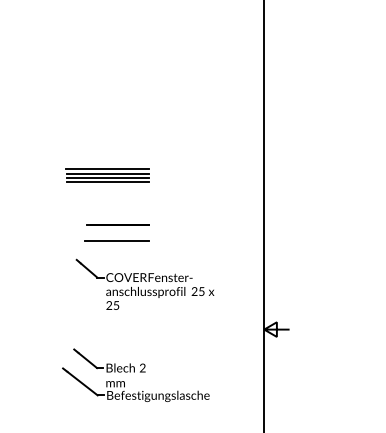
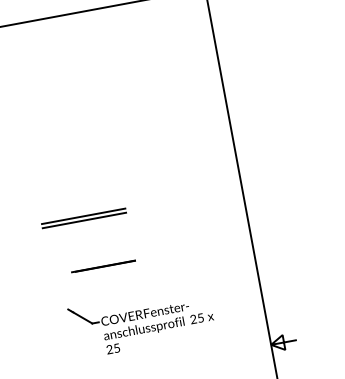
line: (107, 168) -> (82, 211), removed
line: (107, 182) -> (84, 225), removed
line: (116, 240) -> (104, 282), removed

